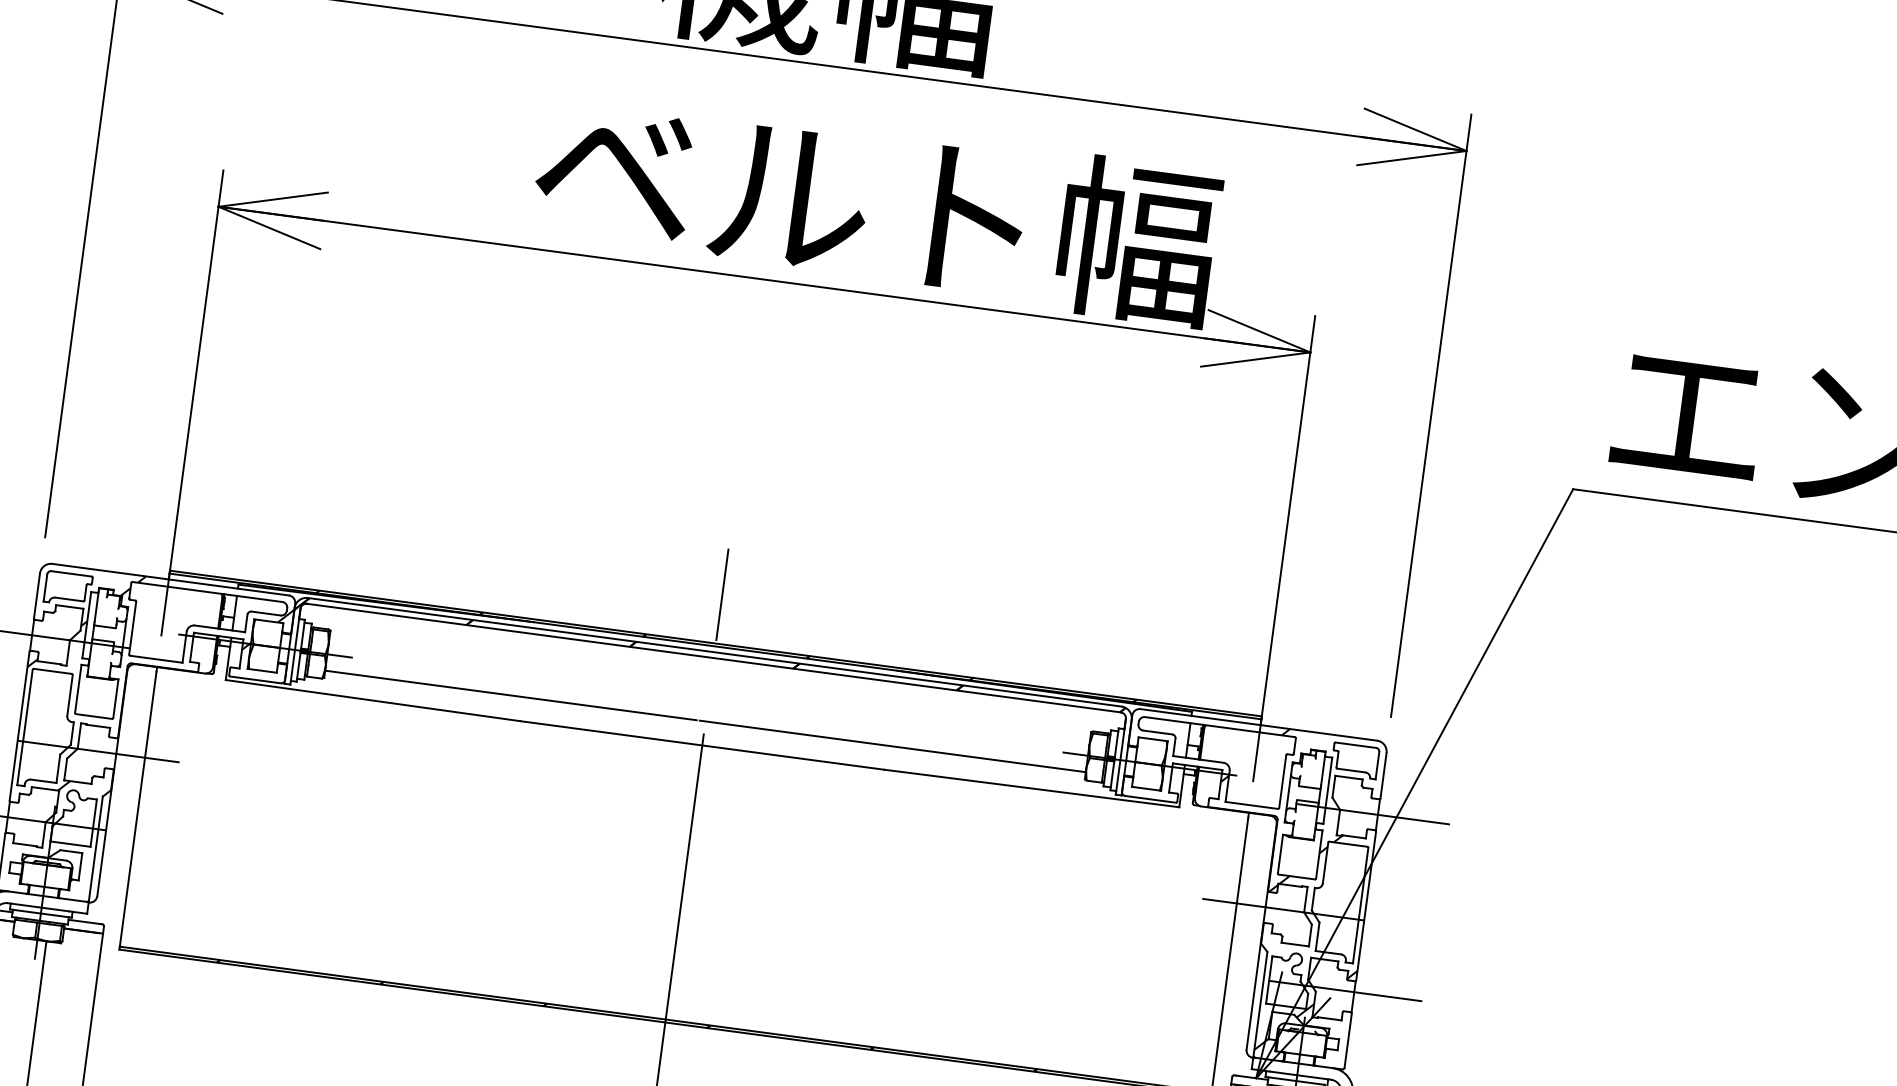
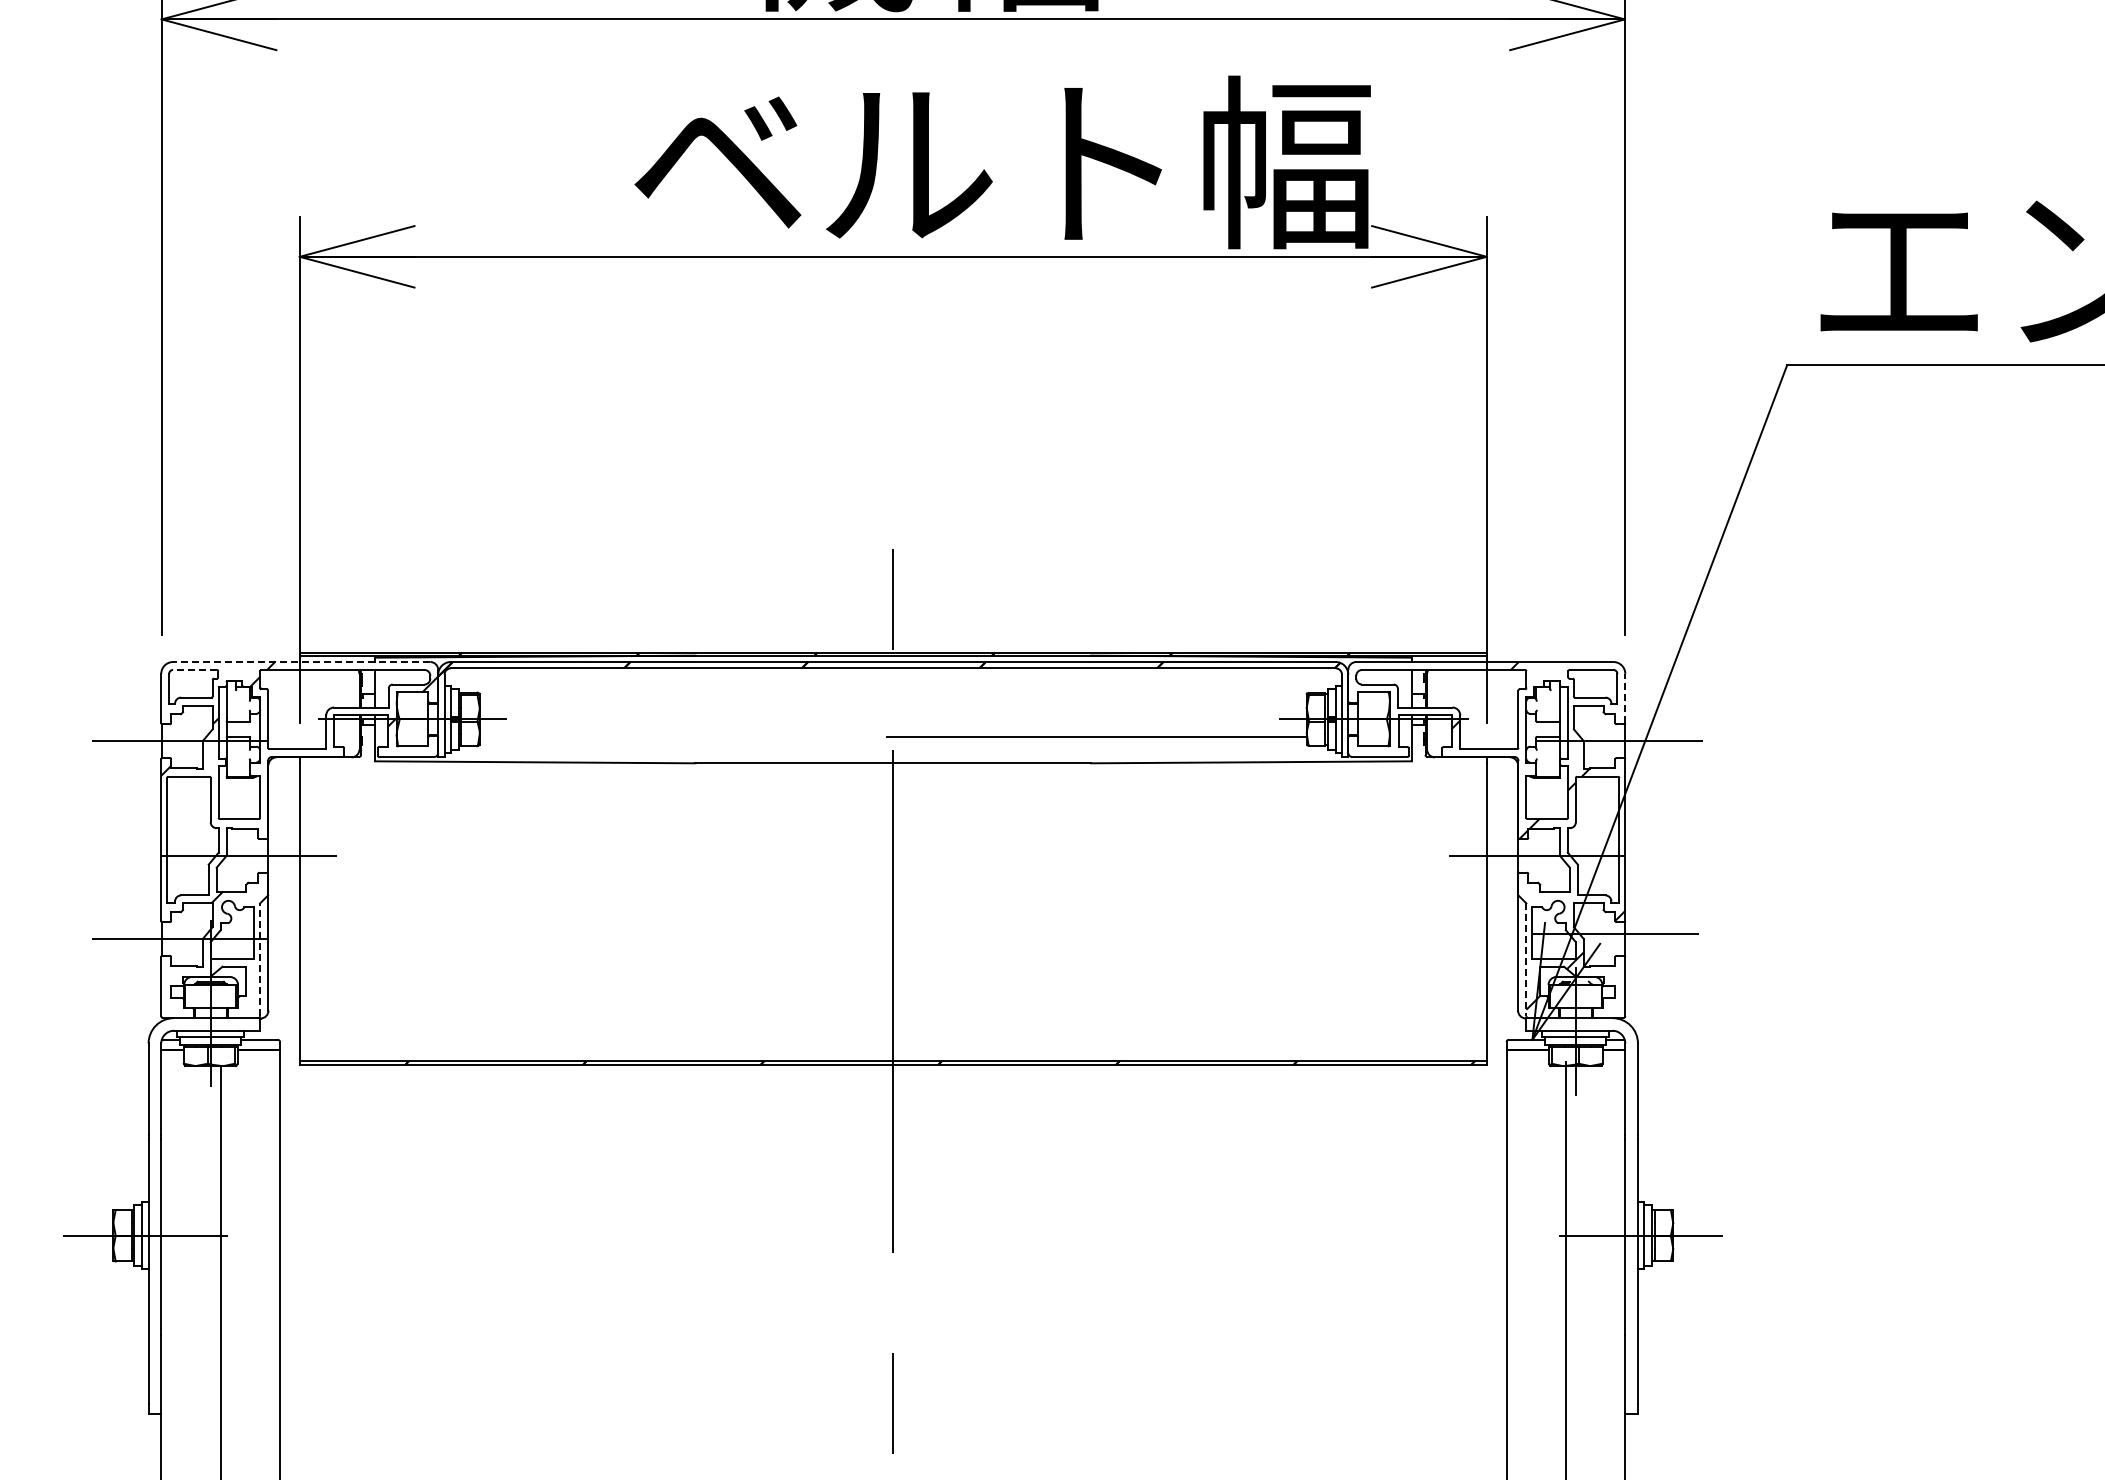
line: (72, 573) -> (195, 669), solid -> dashed
line: (170, 580) -> (301, 662), solid -> dashed
line: (510, 695) -> (681, 737), removed
line: (1383, 775) -> (1625, 698), solid -> dashed
line: (96, 848) -> (260, 959), solid -> dashed
line: (1260, 1004) -> (1526, 960), solid -> dashed

